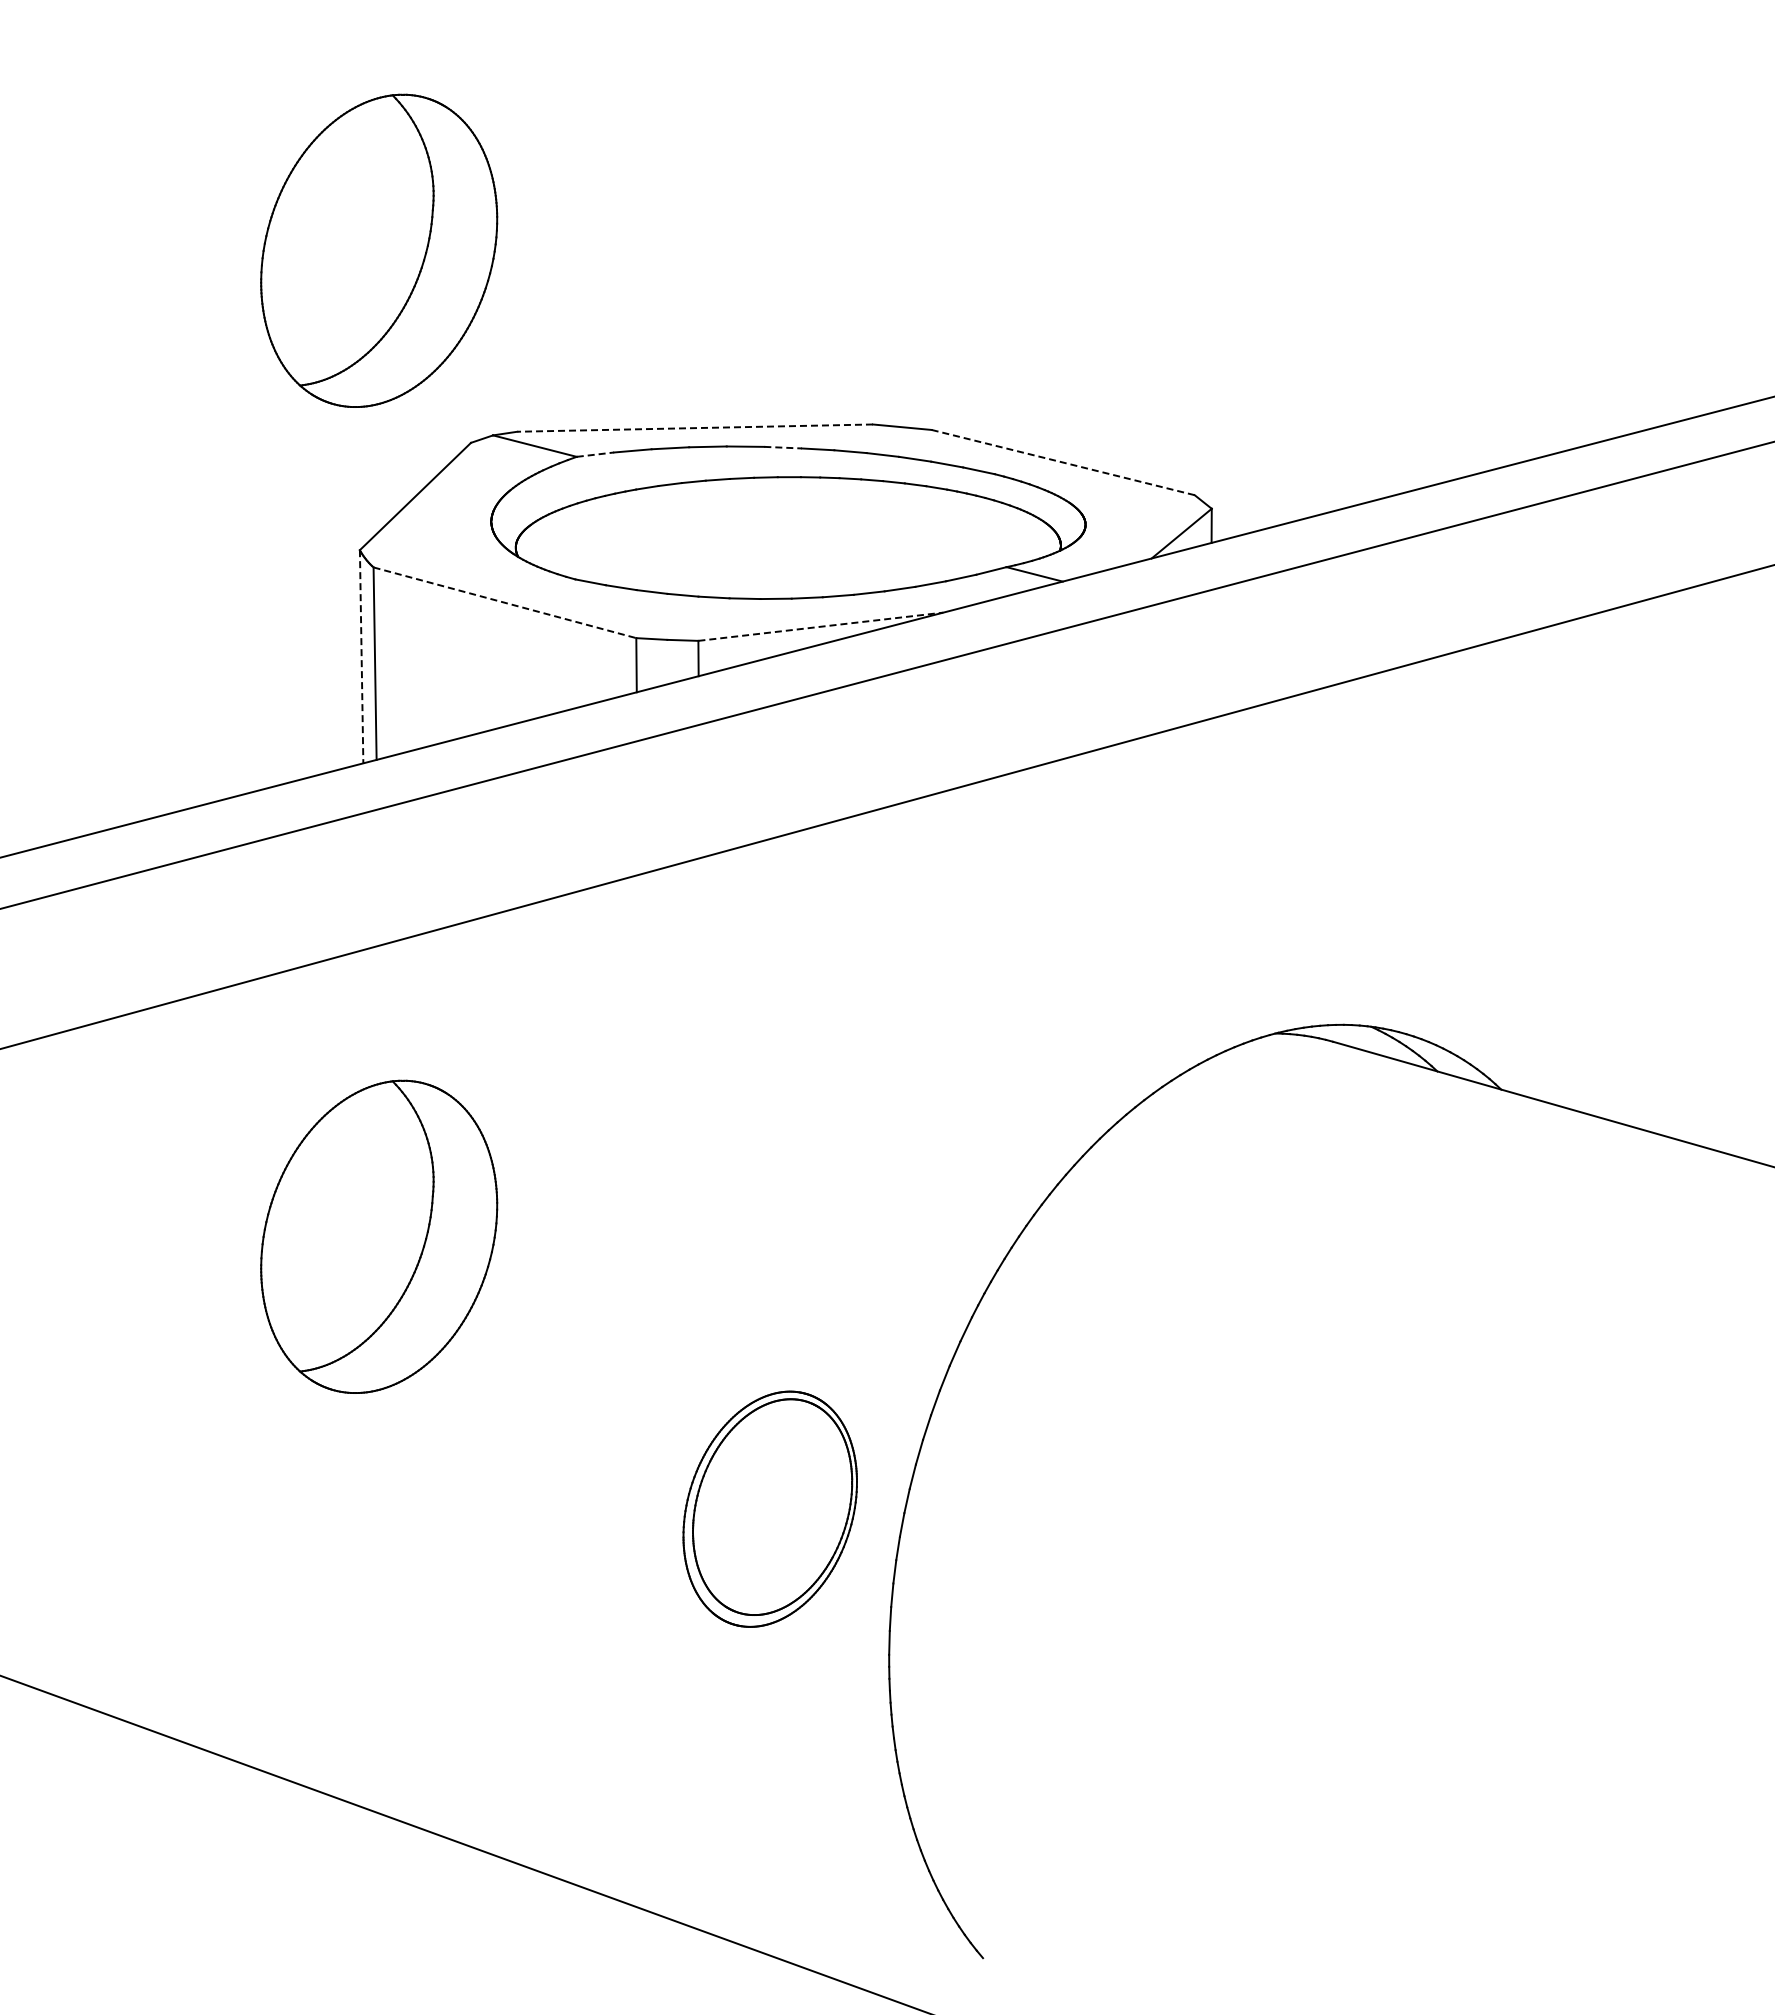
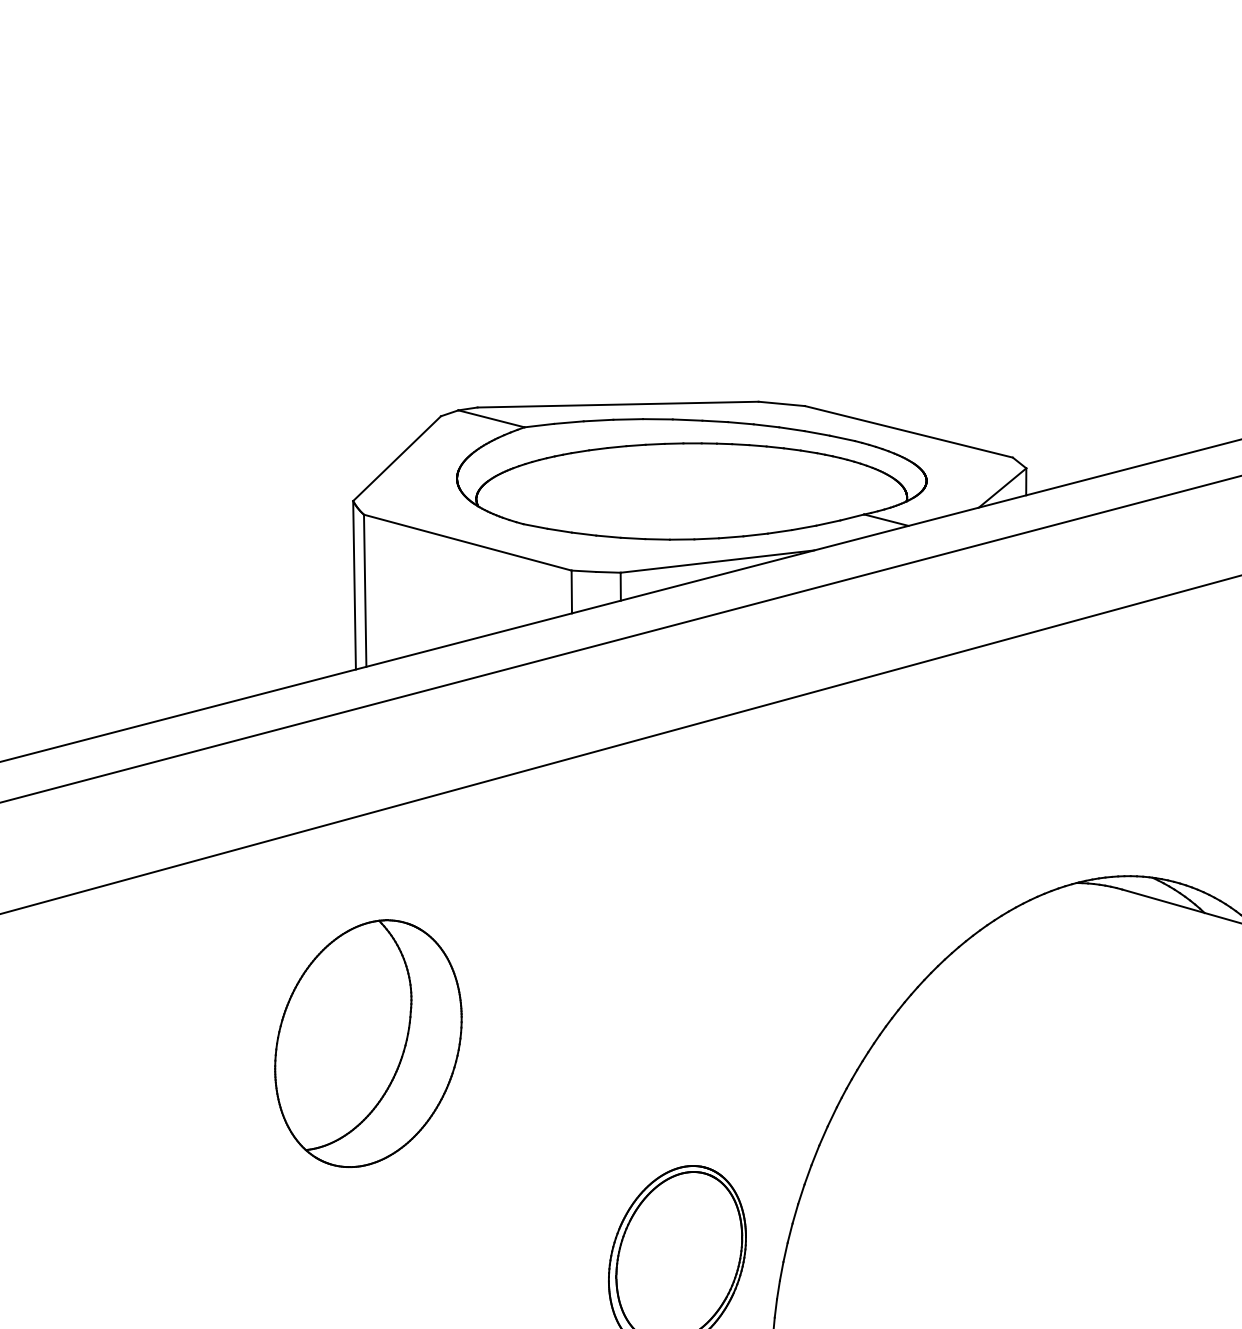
part: (379, 250) -> (368, 264), removed
line: (695, 428) -> (618, 404), dashed -> solid
line: (783, 447) -> (687, 419), dashed -> solid
line: (595, 454) -> (539, 425), dashed -> solid
line: (1062, 462) -> (908, 431), dashed -> solid
line: (505, 602) -> (468, 542), dashed -> solid
line: (821, 626) -> (717, 561), dashed -> solid
line: (361, 656) -> (354, 585), dashed -> solid

